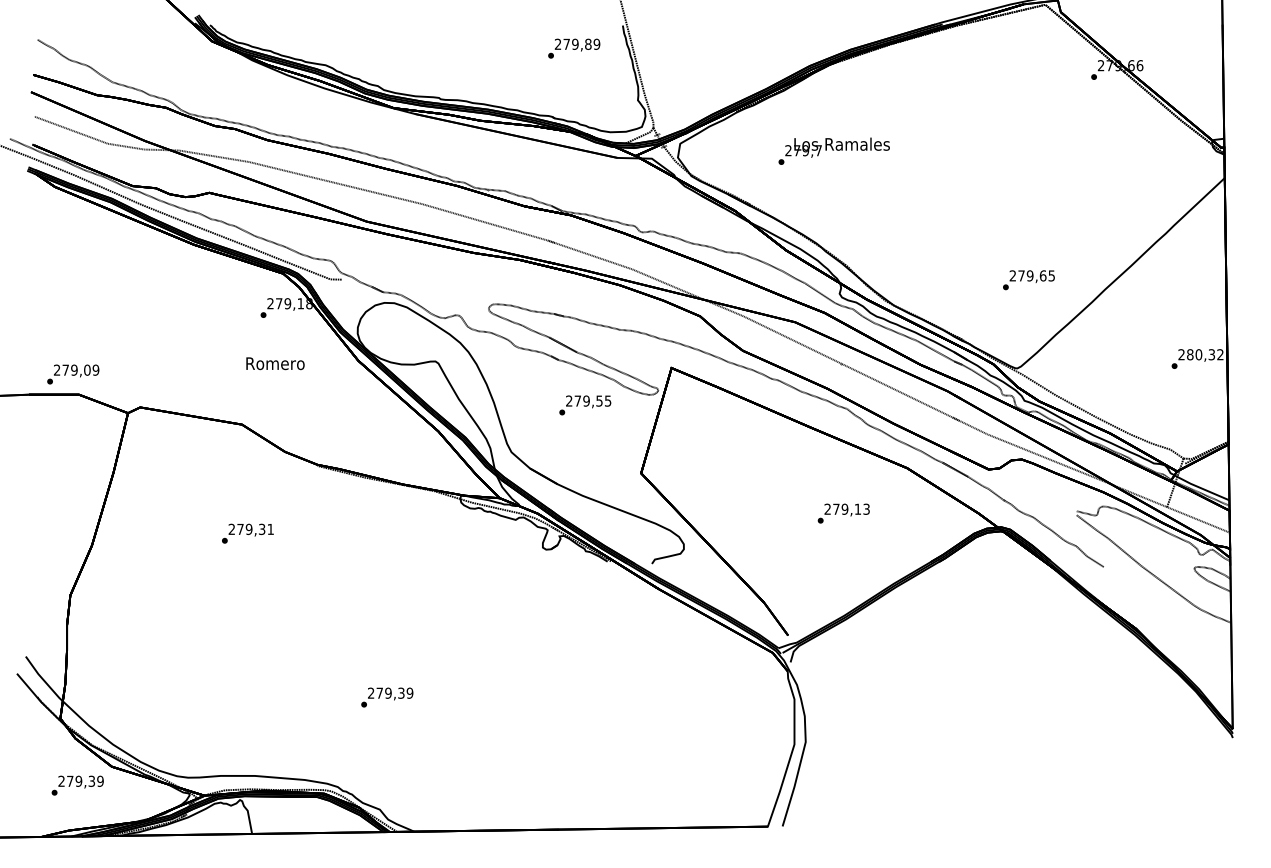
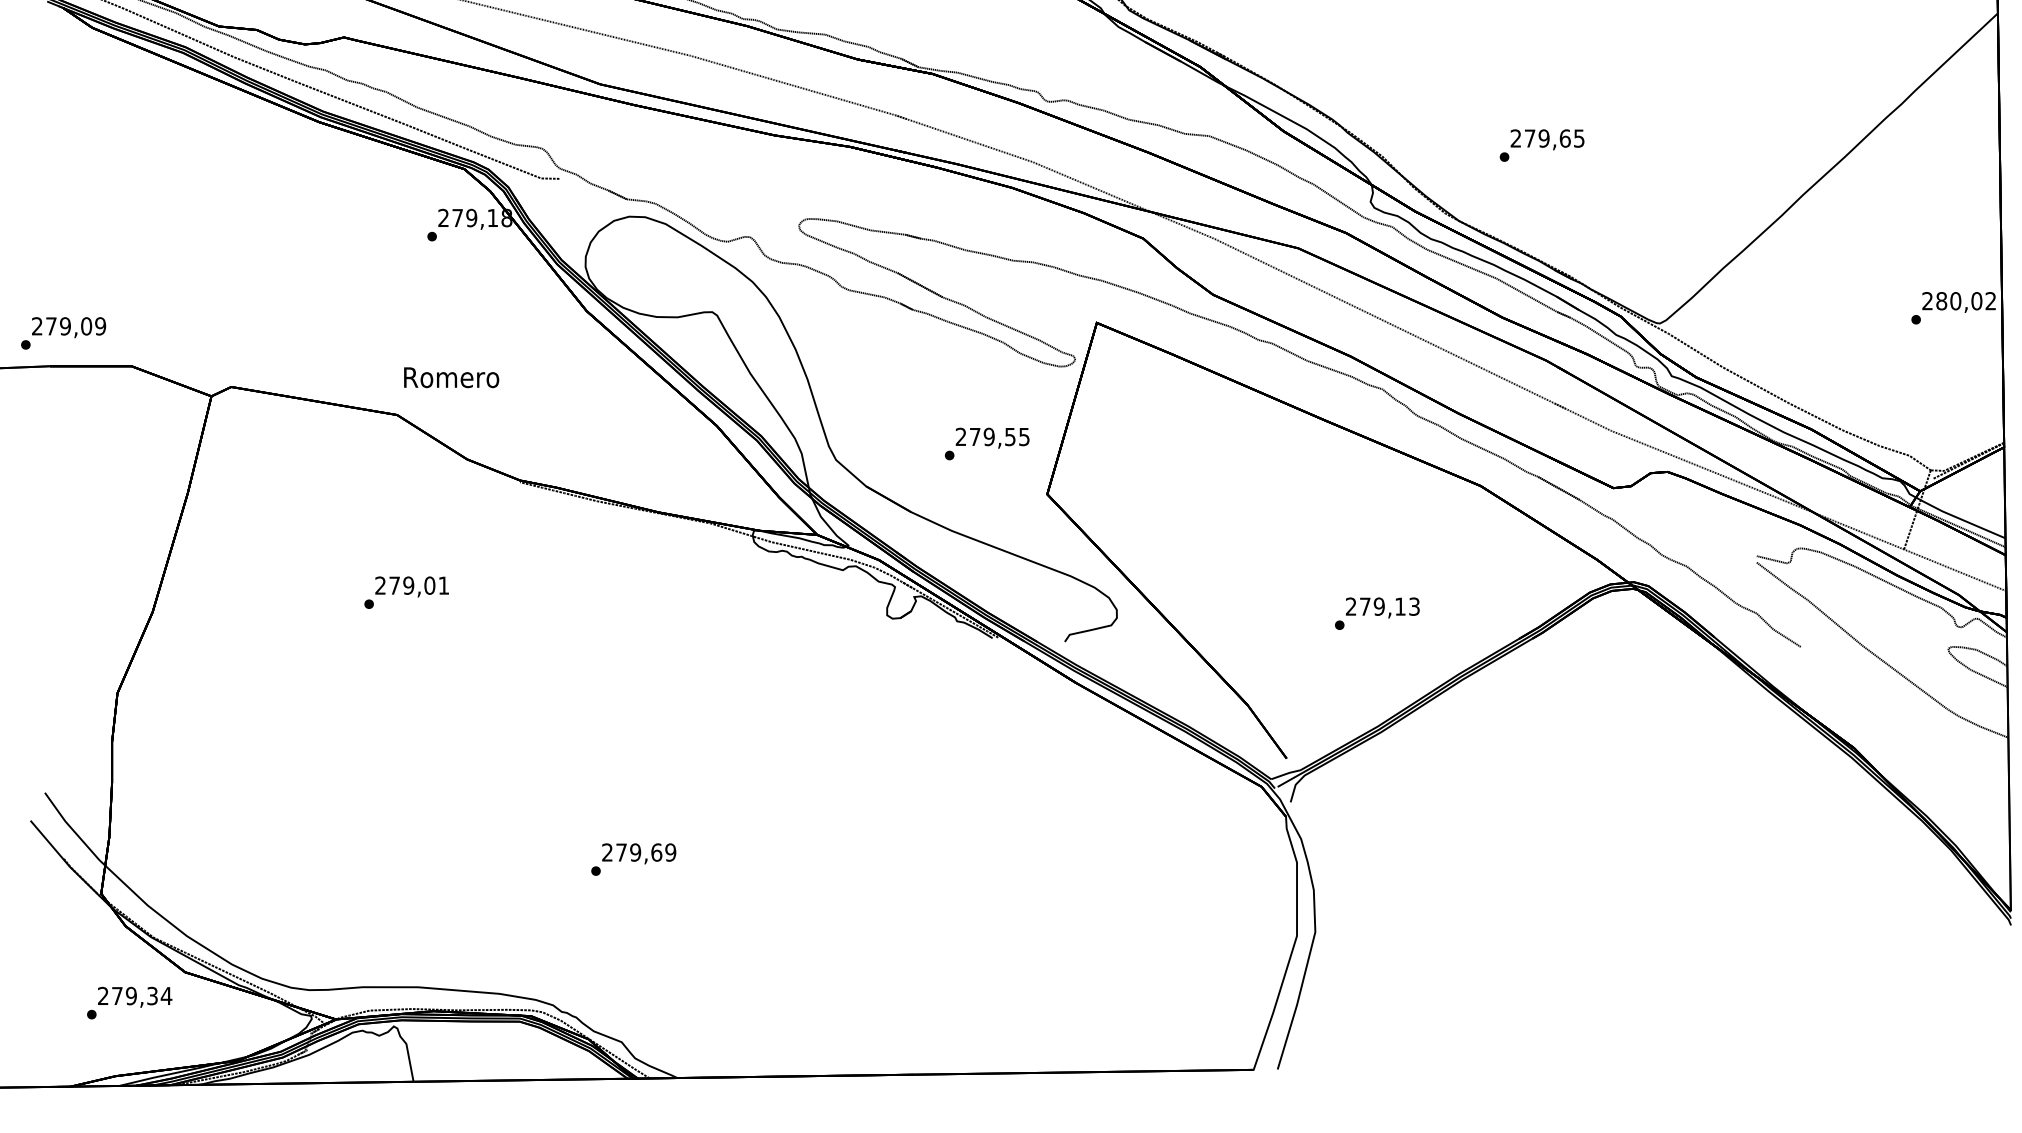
text: (1028, 280) -> (1541, 146), moved
text: (1211, 354) -> (1976, 300), 280,32 -> 280,02
text: (275, 363) -> (451, 377), moved
text: (73, 374) -> (63, 333), moved
text: (585, 405) -> (987, 444), moved
text: (843, 513) -> (1376, 613), moved
text: (261, 528) -> (428, 584), 279,31 -> 279,01
text: (401, 692) -> (656, 851), 279,39 -> 279,69
text: (100, 780) -> (166, 994), 279,39 -> 279,34

